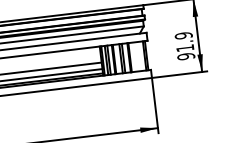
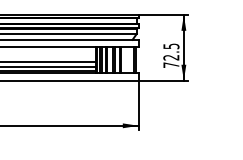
text: (185, 45) -> (171, 55), 91.9 -> 72.5

